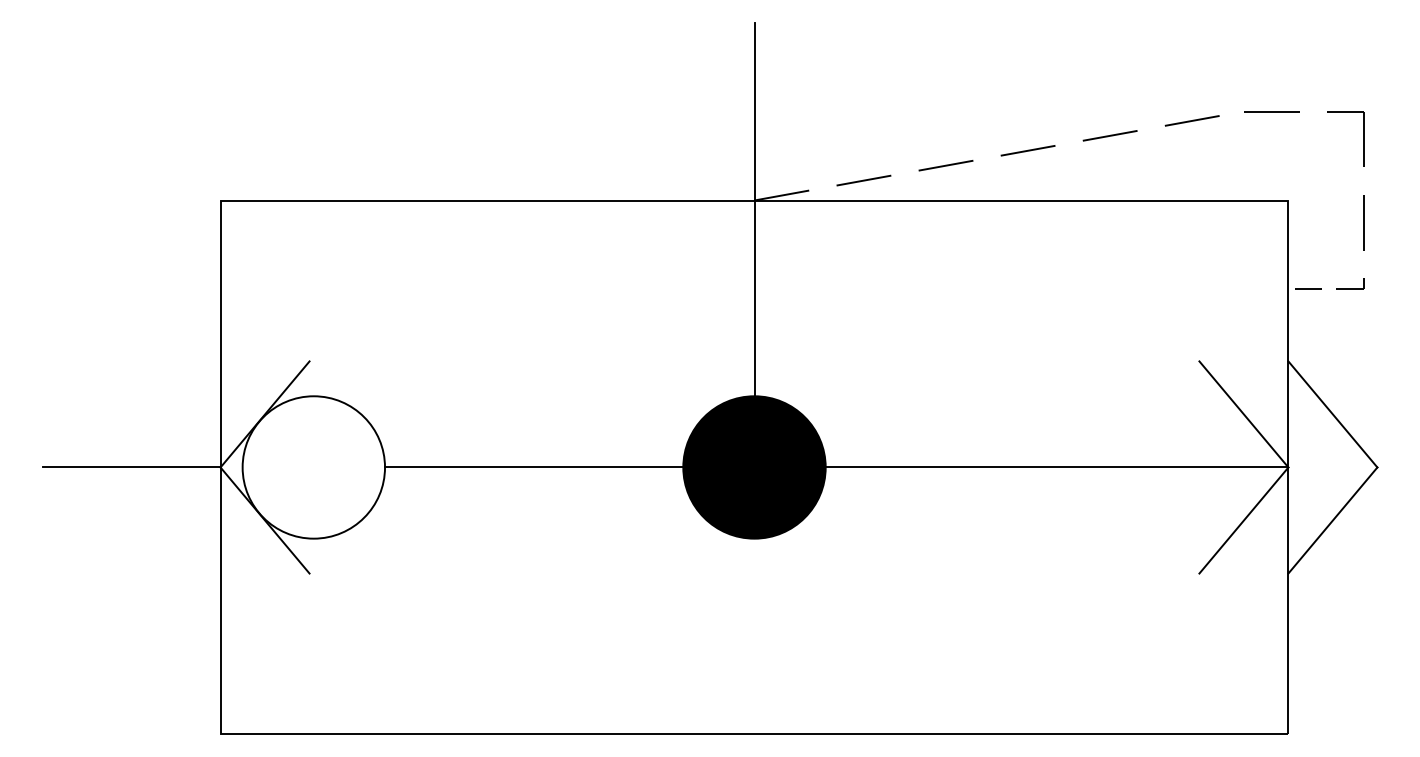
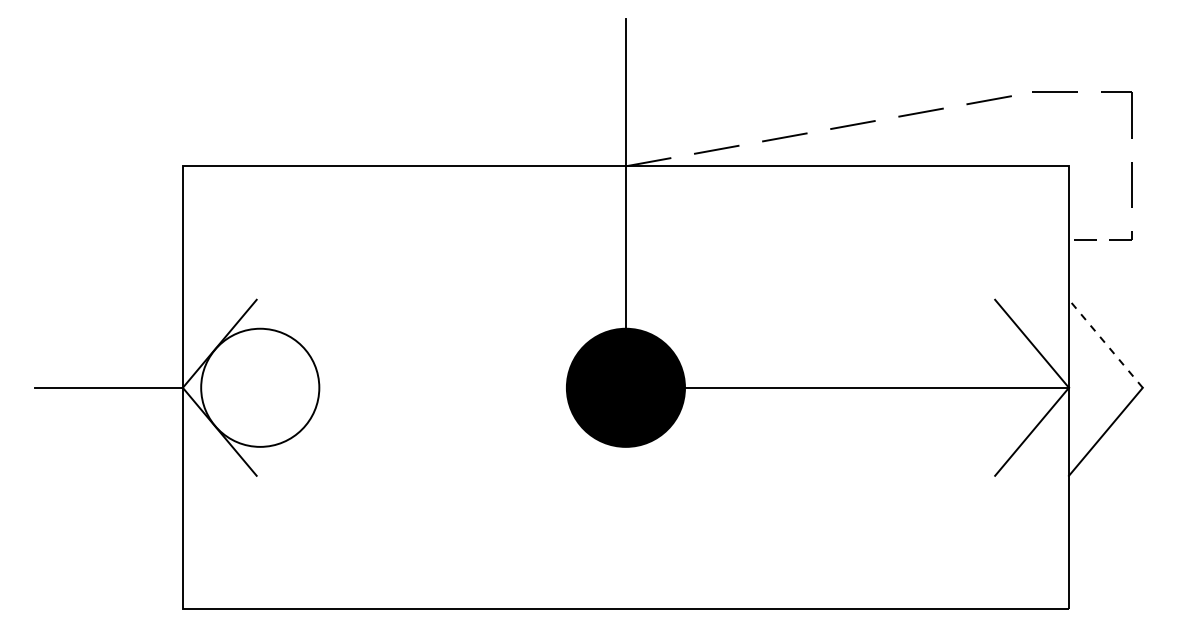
line: (1332, 414) -> (1105, 343), solid -> dashed
line: (534, 467) -> (443, 387), removed

